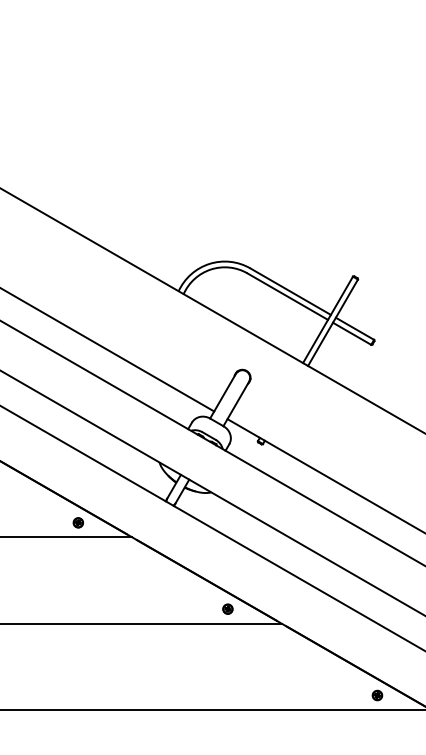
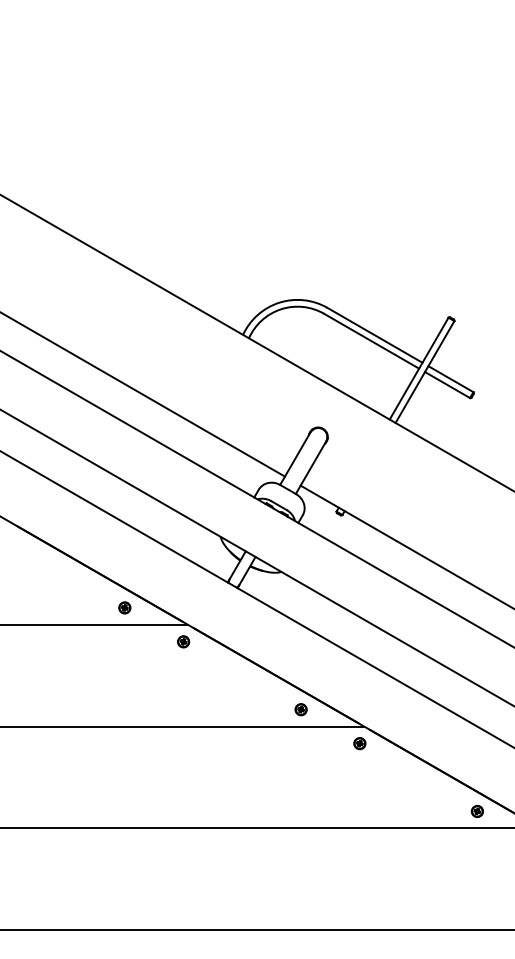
part: (128, 551) -> (183, 641), added
part: (277, 637) -> (359, 743), added

